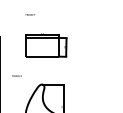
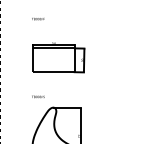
text: (17, 75) -> (38, 96), moved

